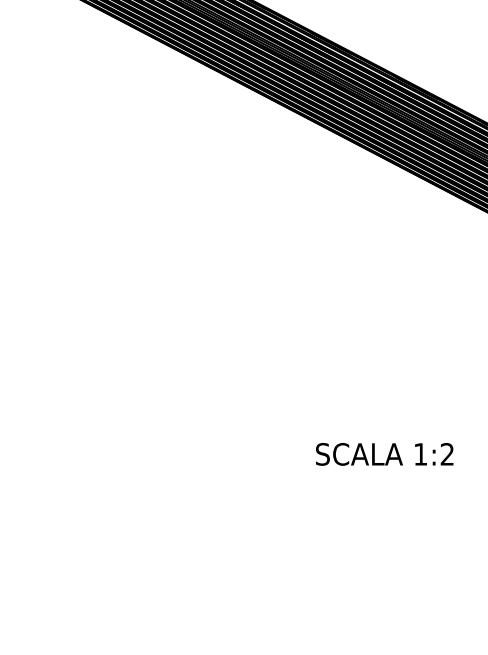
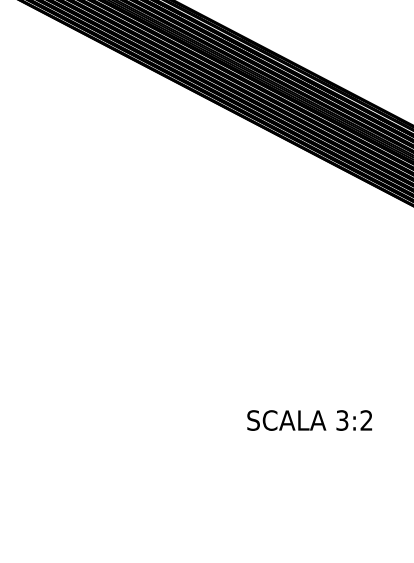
text: (420, 454) -> (342, 420), 1:2 -> 3:2

